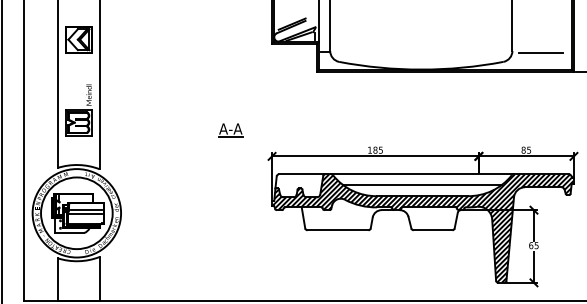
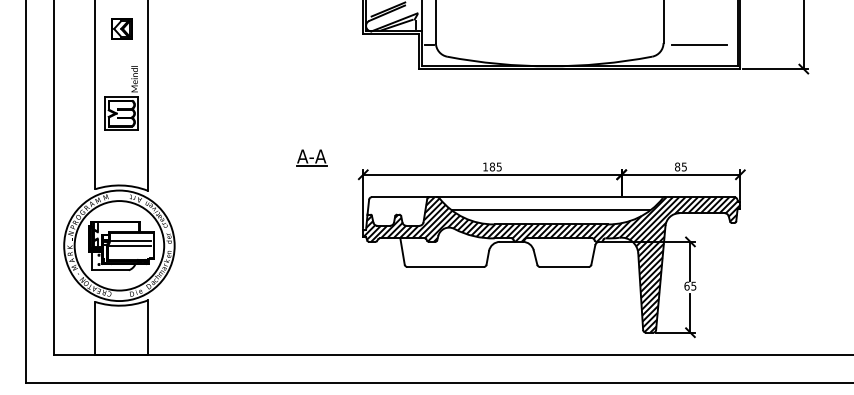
part: (78, 39) -> (121, 28), size x0.6
part: (78, 110) -> (121, 98), moved
part: (230, 129) -> (311, 157), moved

